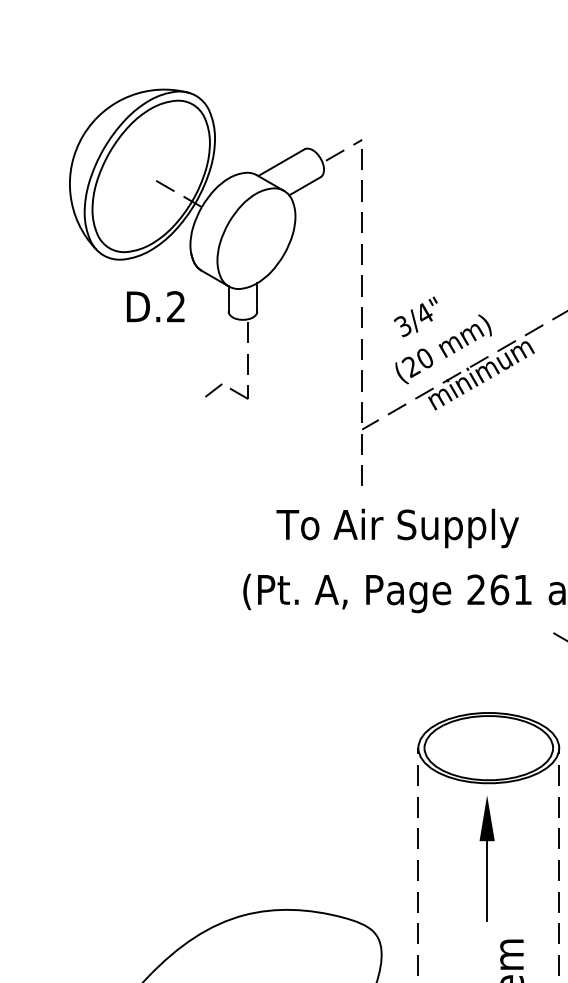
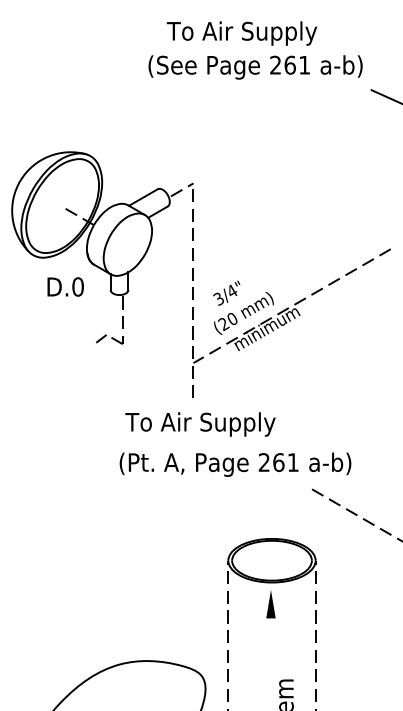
text: (175, 306) -> (77, 286), D.2 -> D.0
text: (397, 528) -> (200, 424), moved
line: (486, 881) -> (270, 643), removed

